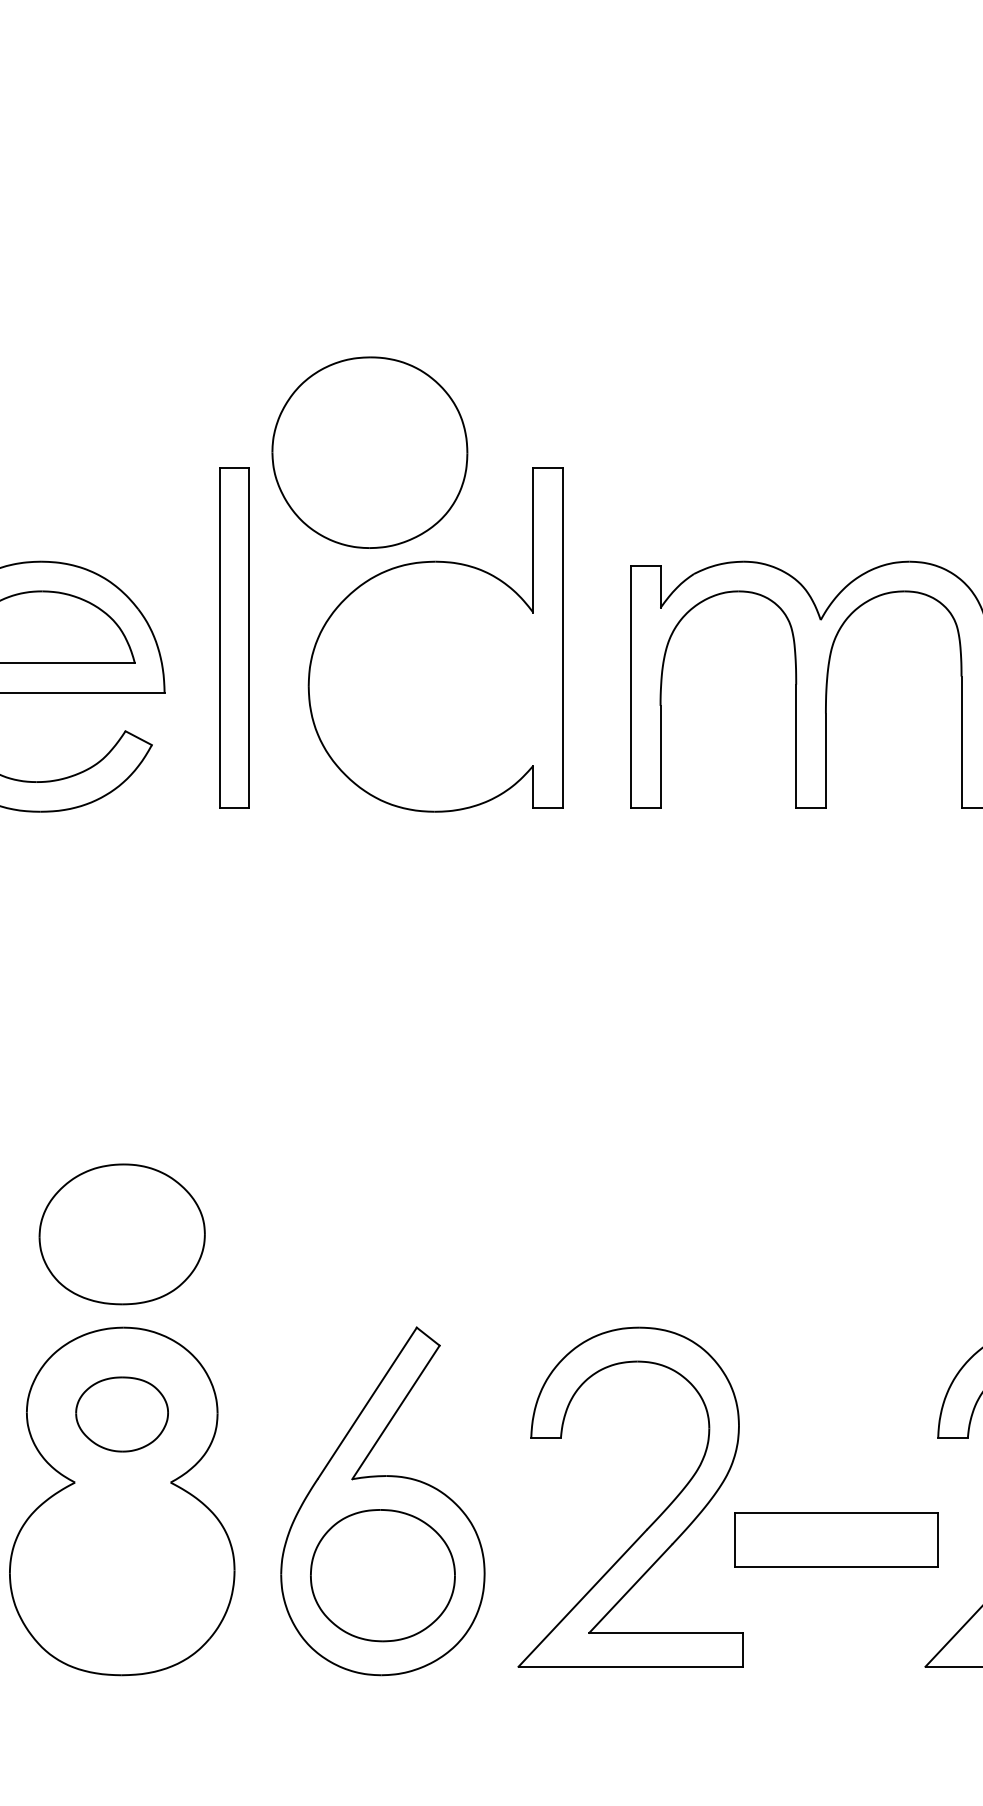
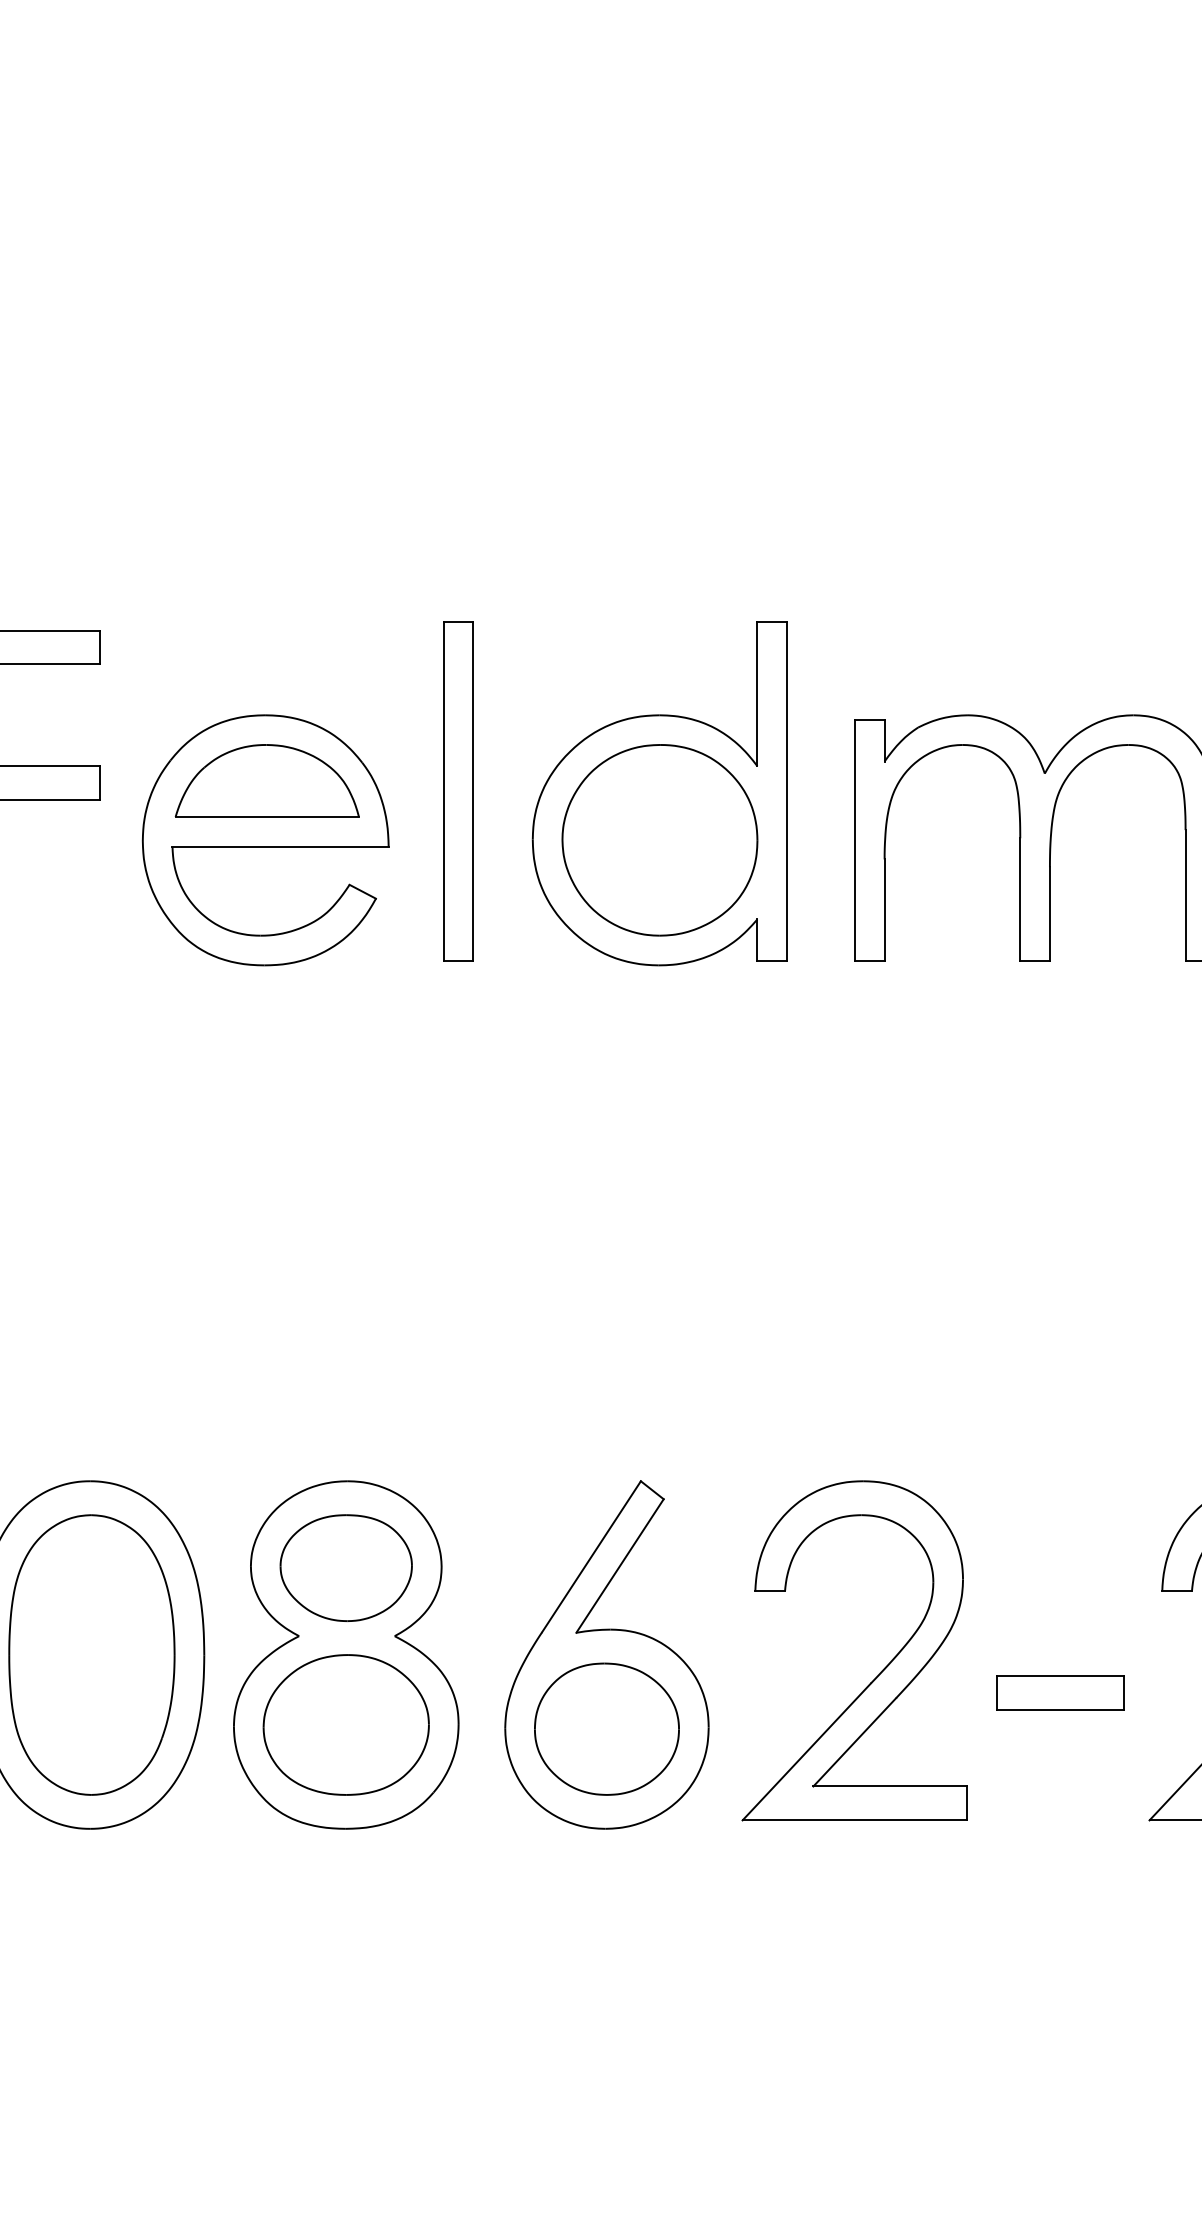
part: (369, 452) -> (659, 840), moved
part: (121, 1233) -> (345, 1724), moved
part: (121, 1413) -> (345, 1567), size x1.43
part: (836, 1538) -> (1060, 1692), size x0.62

